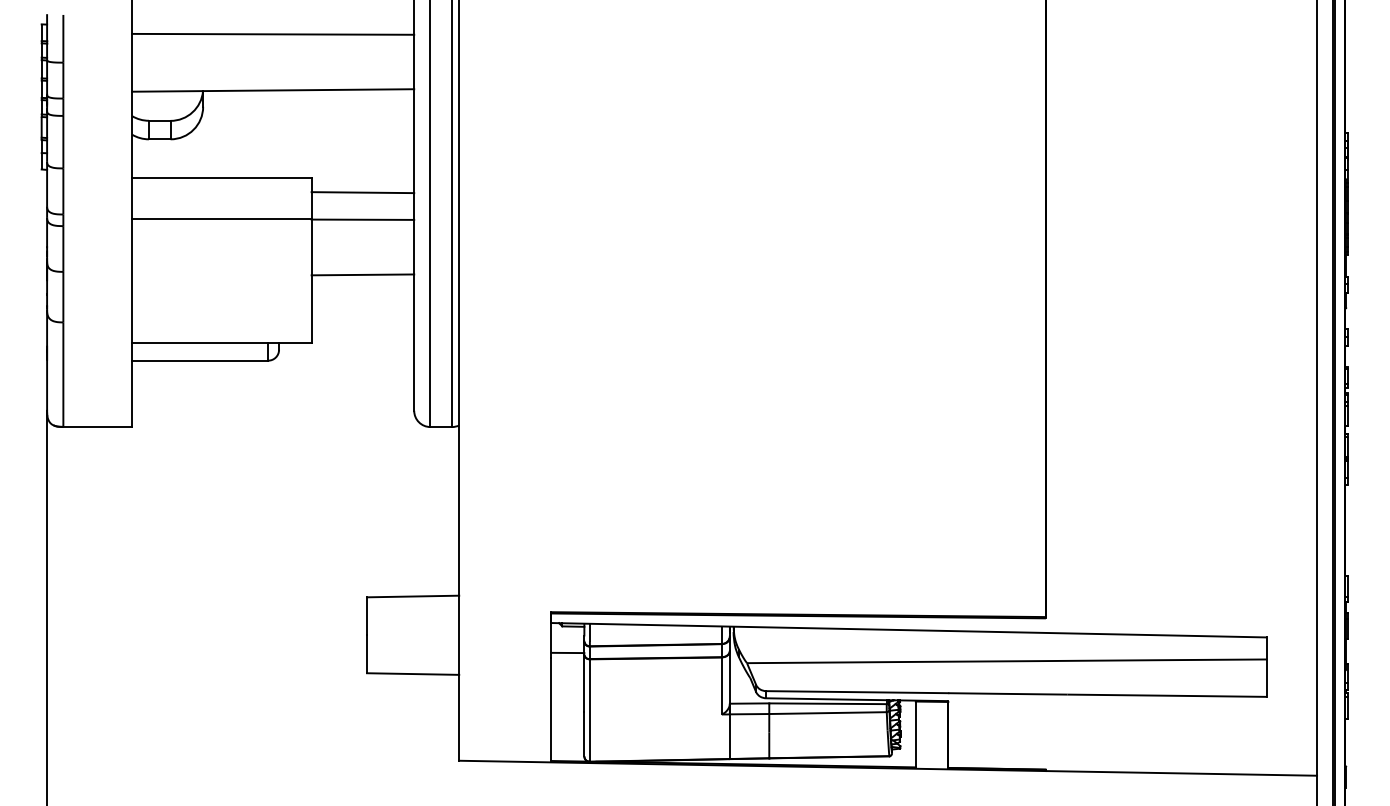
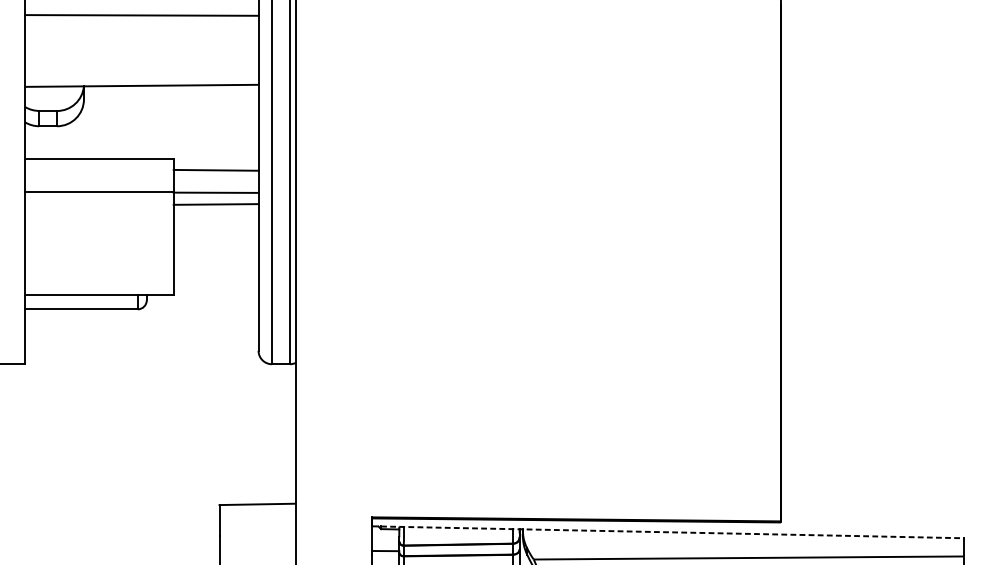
line: (273, 33) -> (142, 14), moved
line: (362, 274) -> (215, 204), moved
line: (909, 630) -> (668, 532), solid -> dashed

